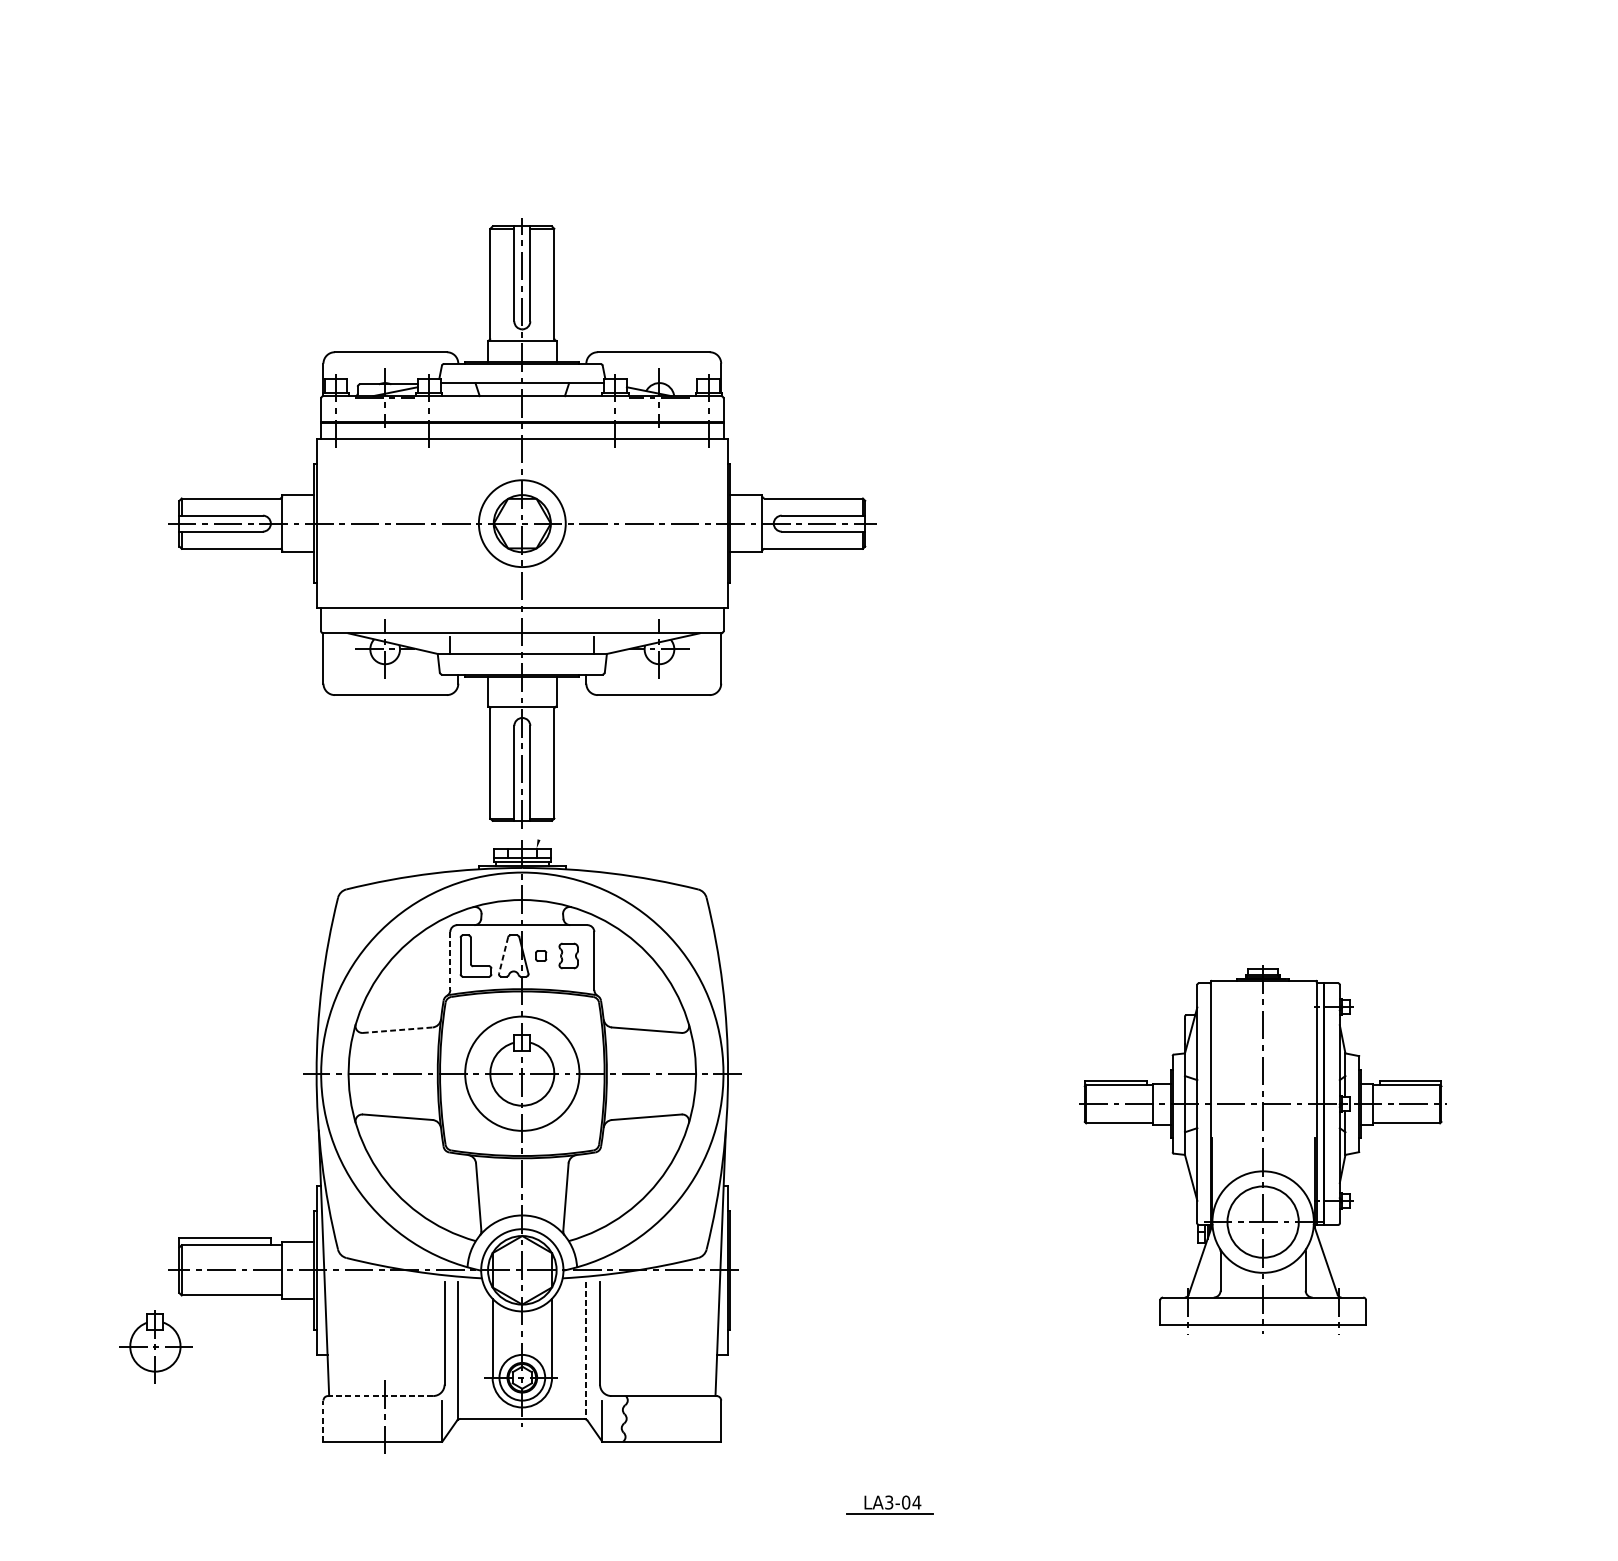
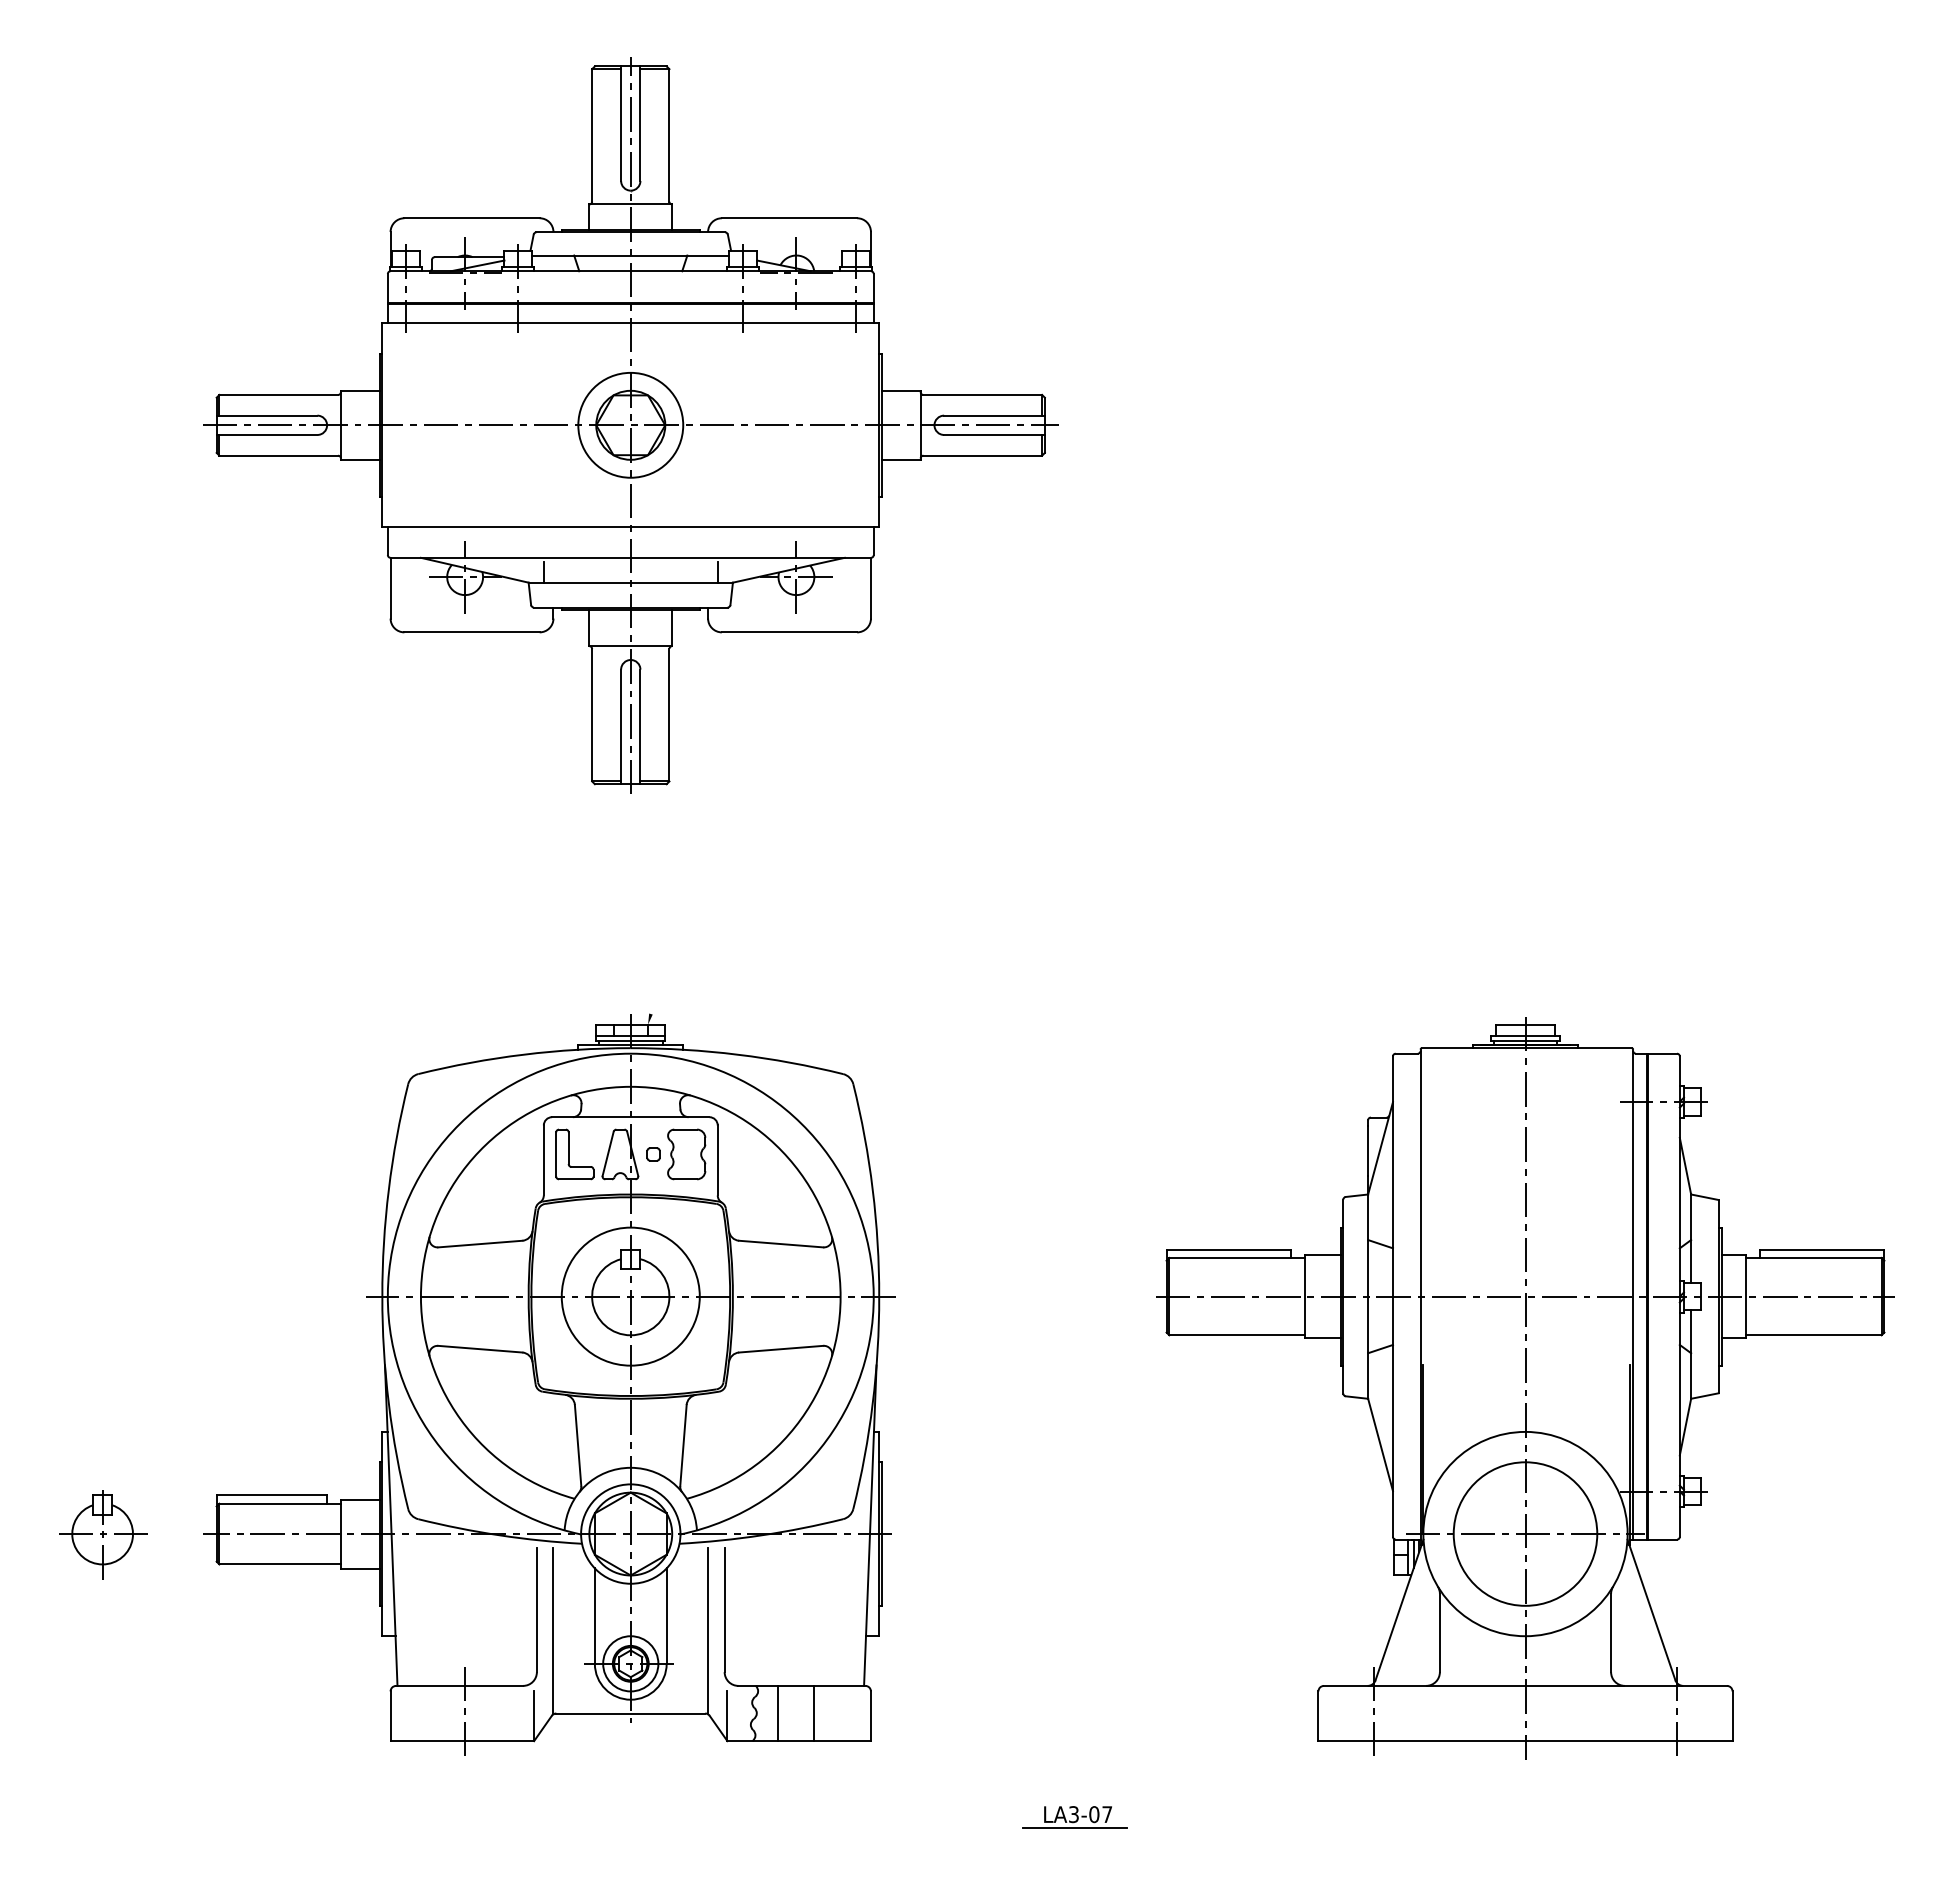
part: (522, 523) -> (630, 425), moved
line: (503, 955) -> (608, 1153), dashed -> solid
part: (568, 956) -> (686, 1154), size x1.67
line: (450, 961) -> (543, 1160), dashed -> solid
line: (397, 1030) -> (480, 1244), dashed -> solid
part: (1263, 1149) -> (1525, 1388), size x1.67
part: (156, 1346) -> (103, 1534), moved
line: (586, 1350) -> (708, 1631), dashed -> solid
line: (380, 1395) -> (459, 1685), dashed -> solid
line: (644, 1418) -> (778, 1713), added
line: (674, 1418) -> (814, 1713), added
line: (323, 1421) -> (390, 1716), dashed -> solid
text: (916, 1502) -> (1106, 1814), LA3-04 -> LA3-07

